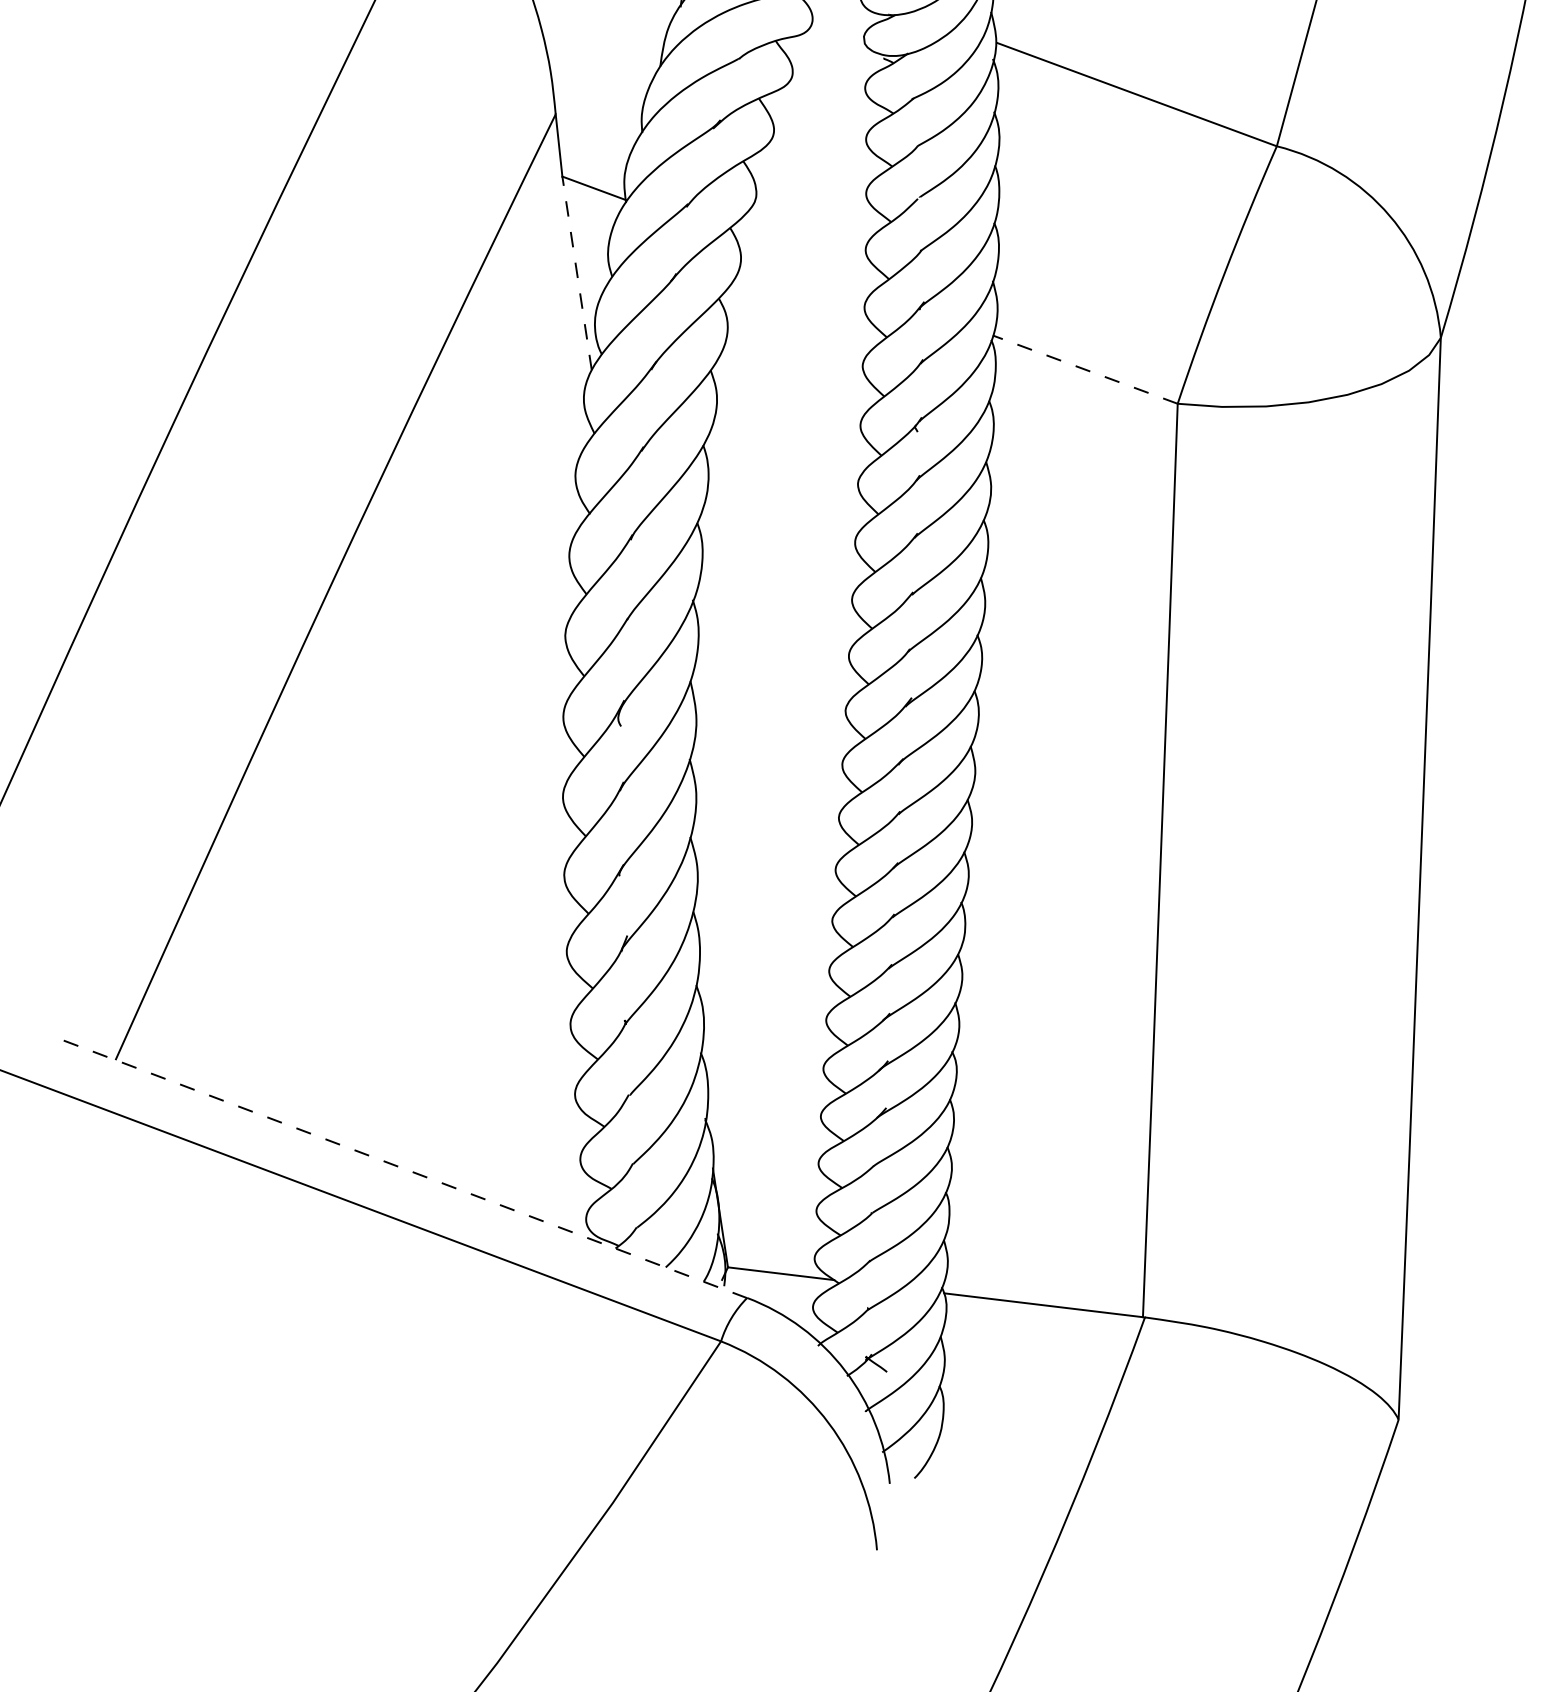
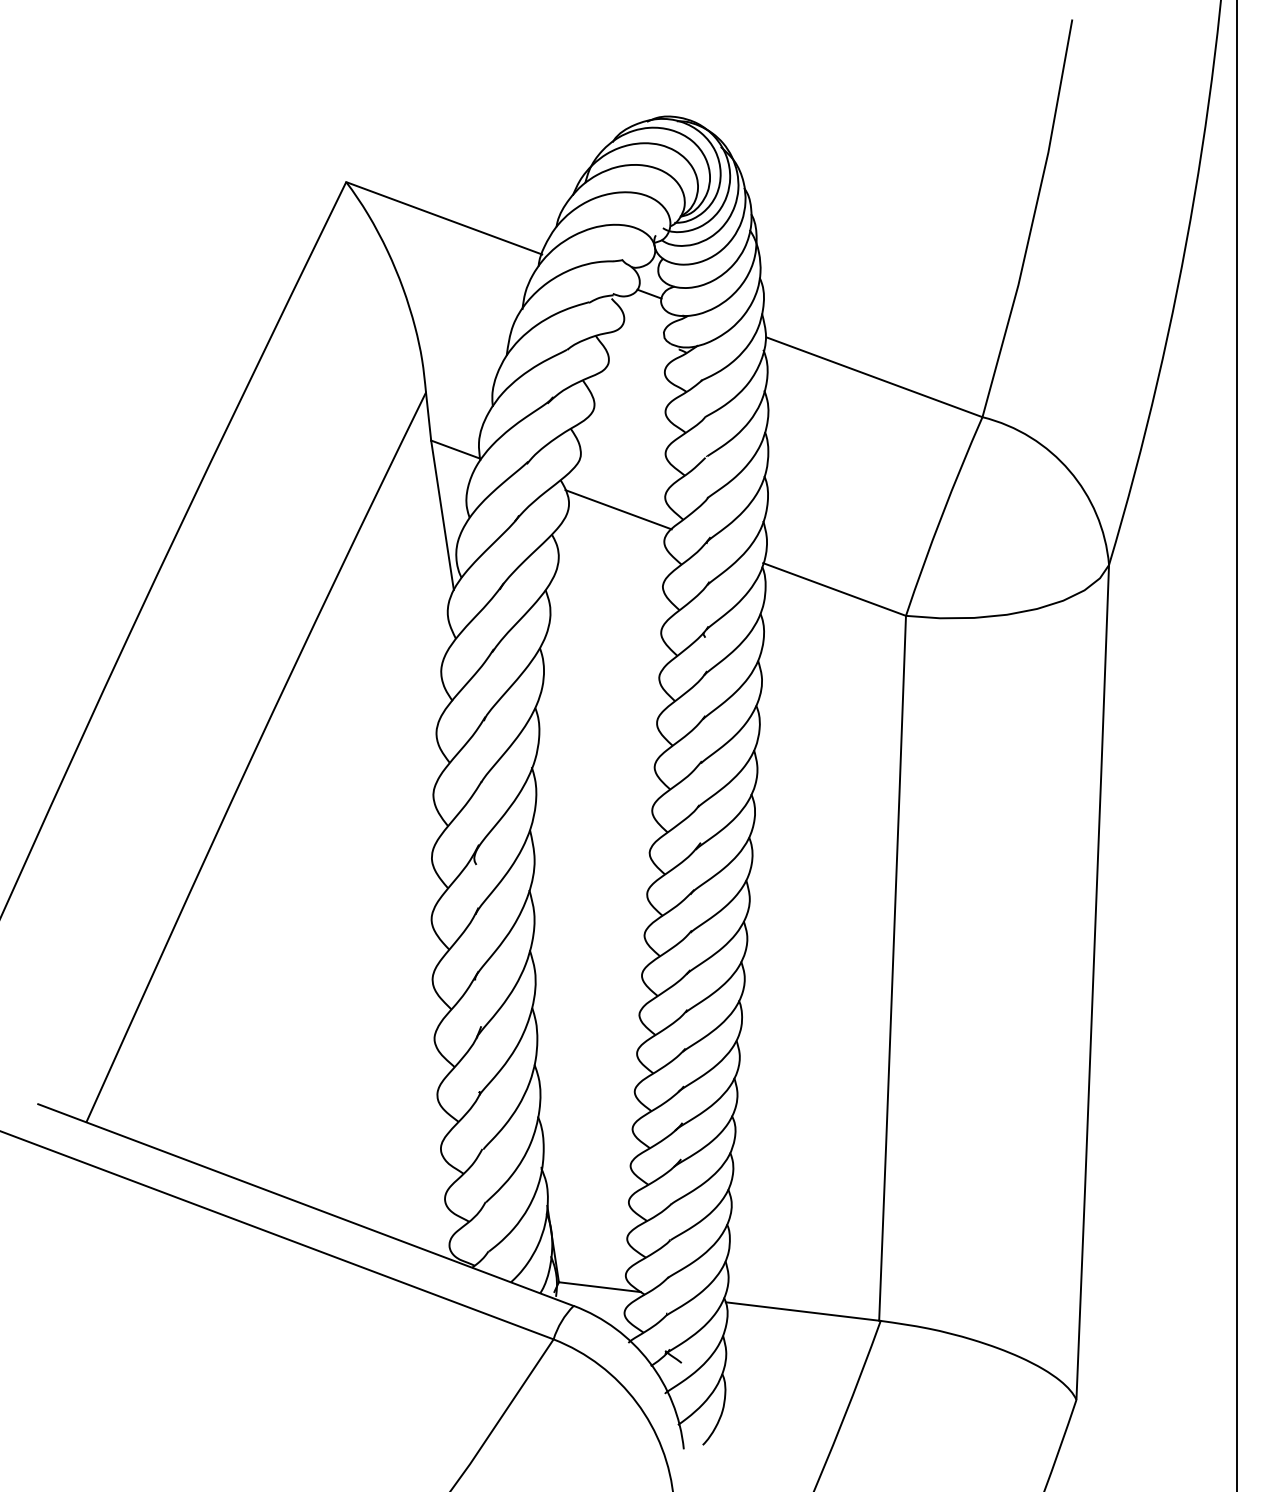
line: (805, 265) -> (618, 509), added
line: (577, 273) -> (442, 515), dashed -> solid
line: (1085, 369) -> (834, 589), dashed -> solid
line: (399, 1166) -> (305, 1204), dashed -> solid

